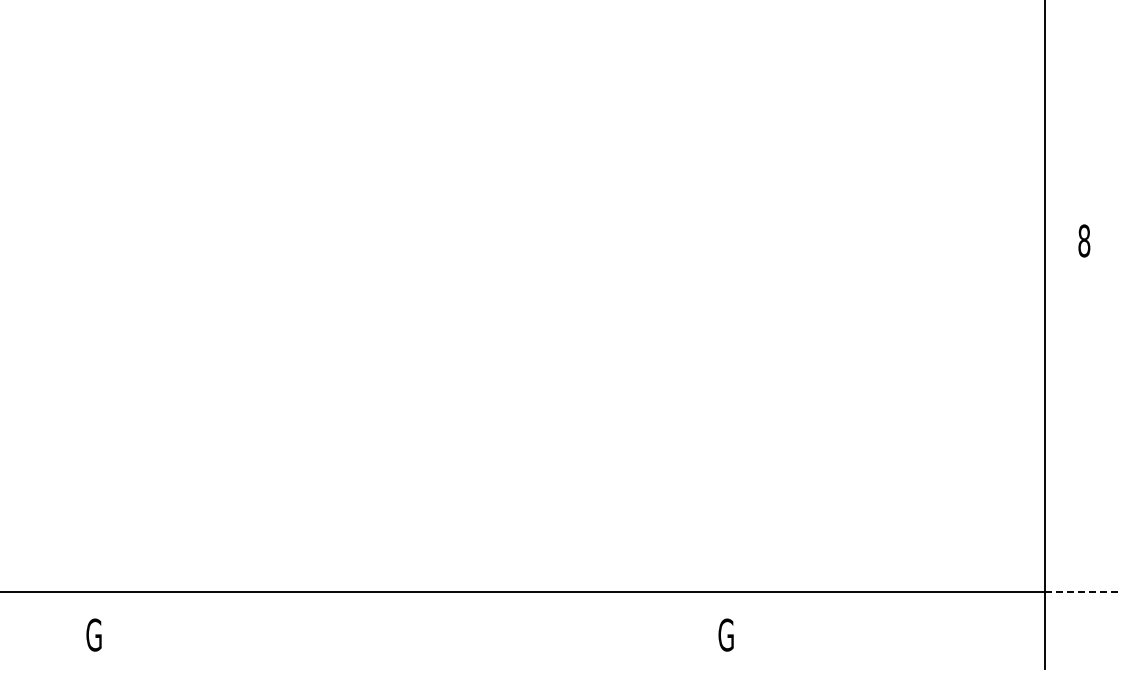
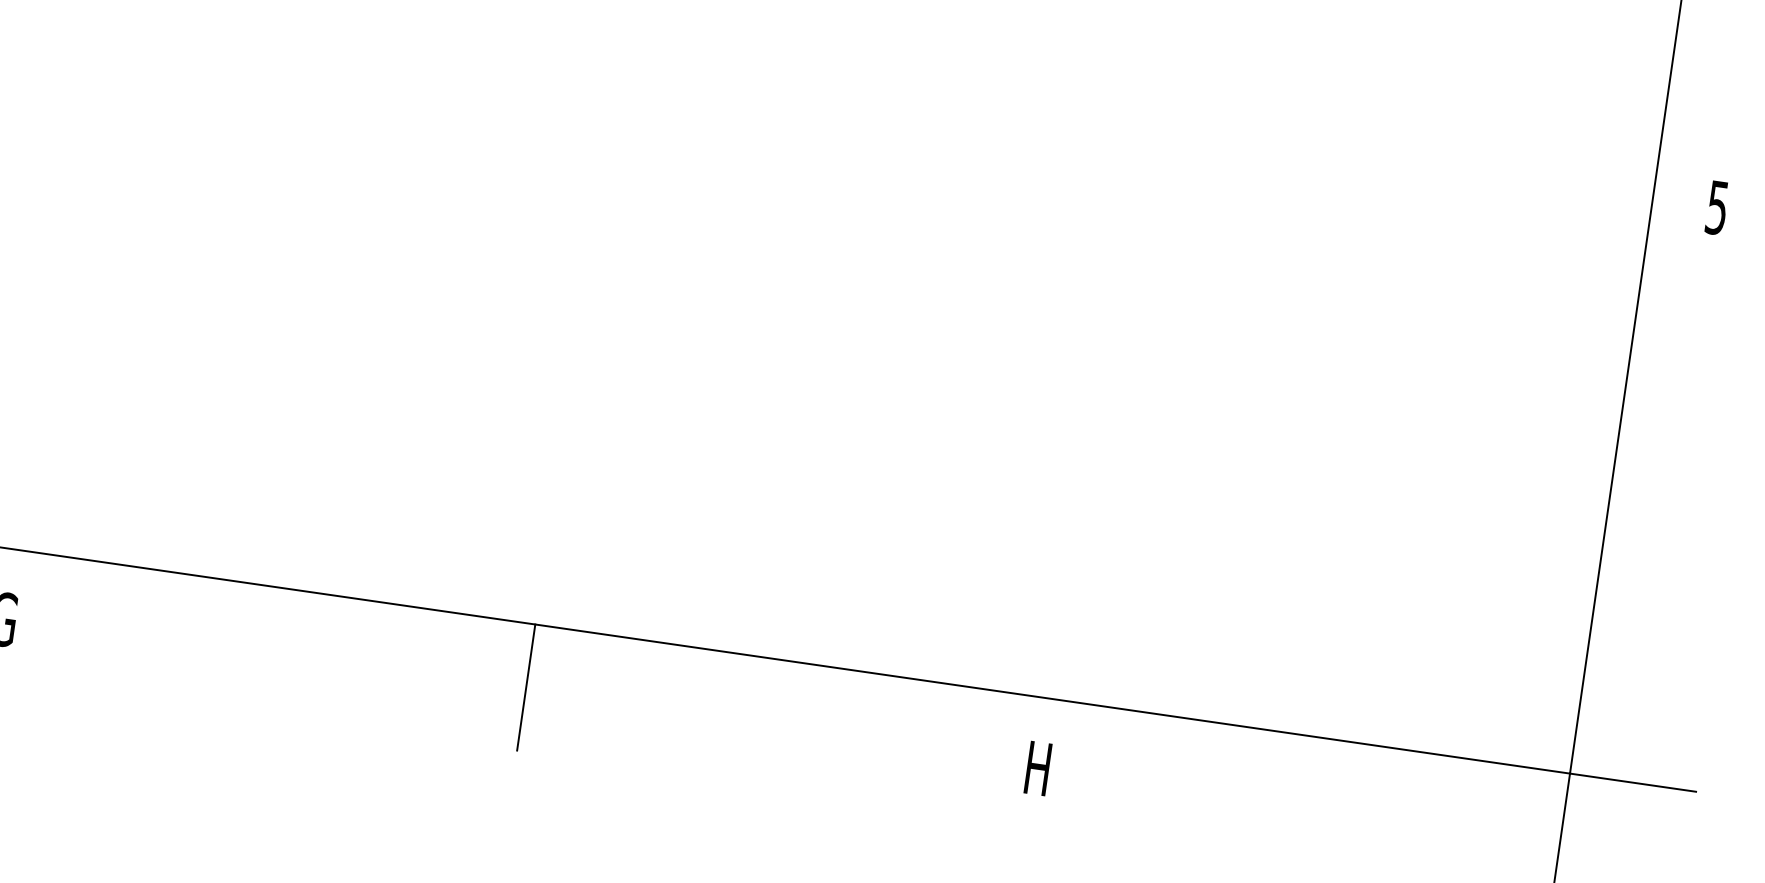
text: (1084, 240) -> (1717, 207), 8 -> 5
line: (1083, 592) -> (1633, 783), dashed -> solid
line: (412, 630) -> (525, 687), added
text: (725, 634) -> (1037, 767), G -> H

